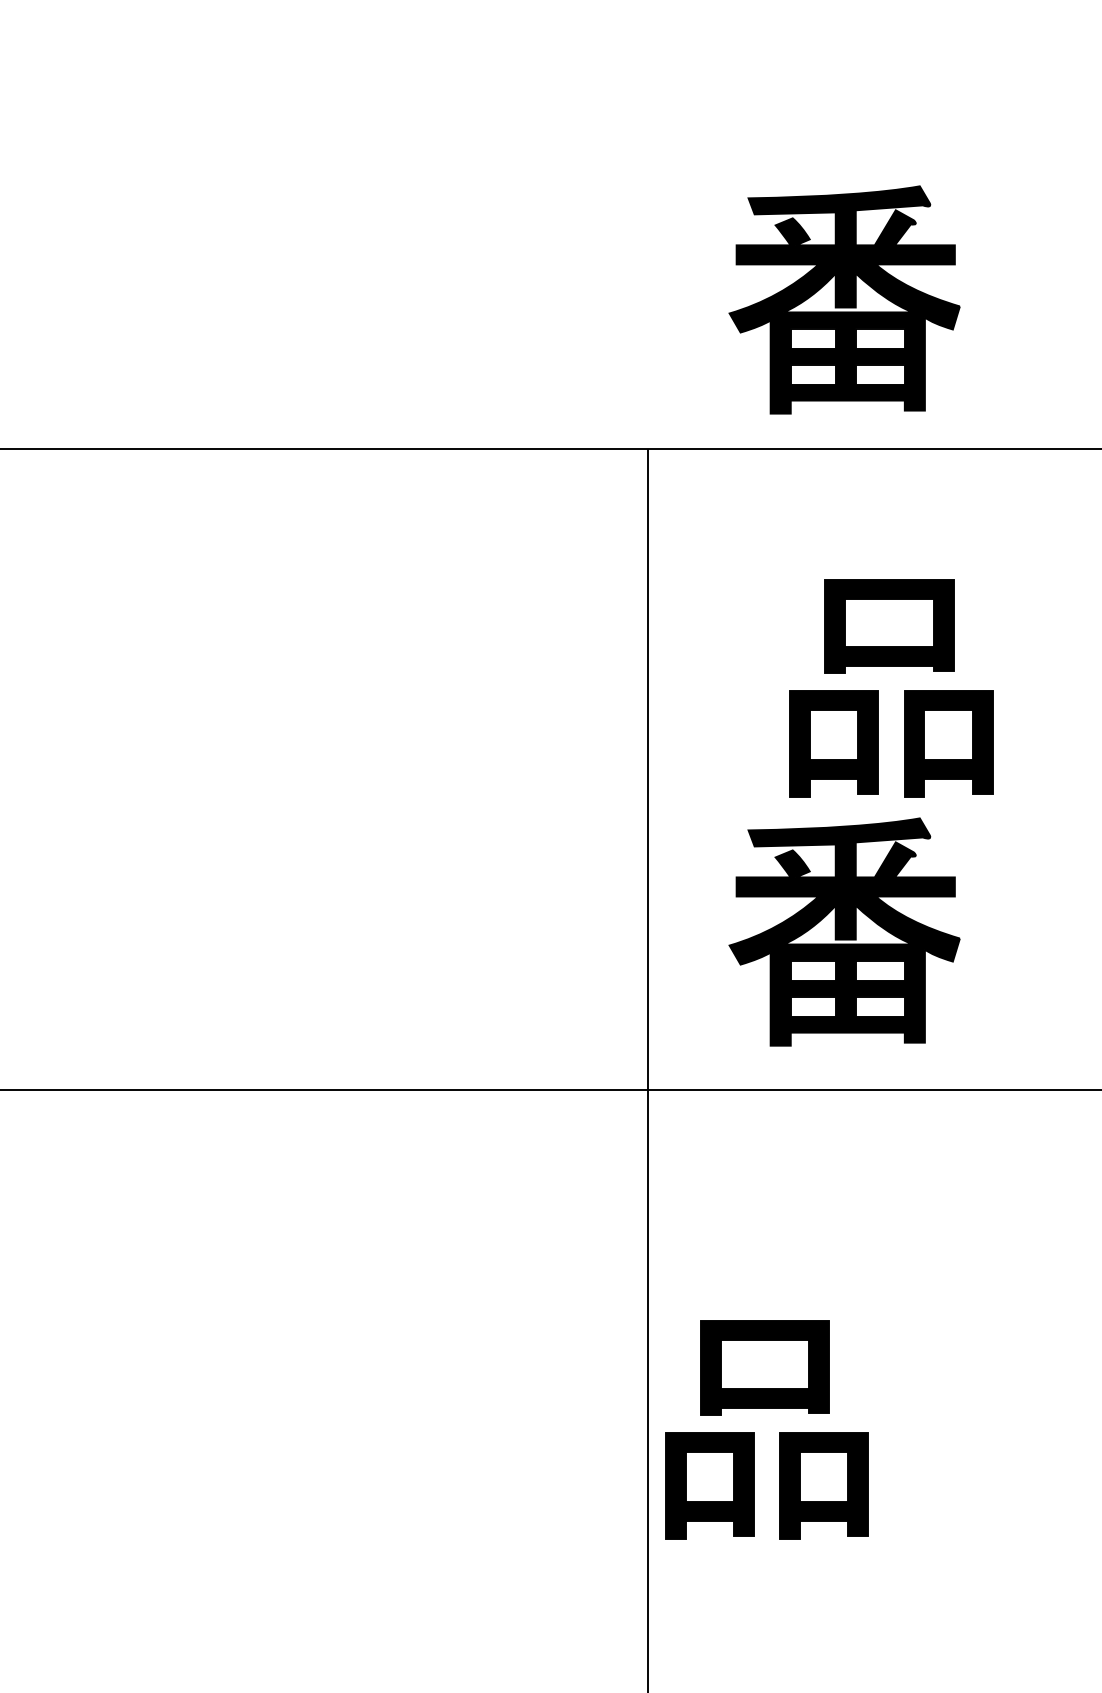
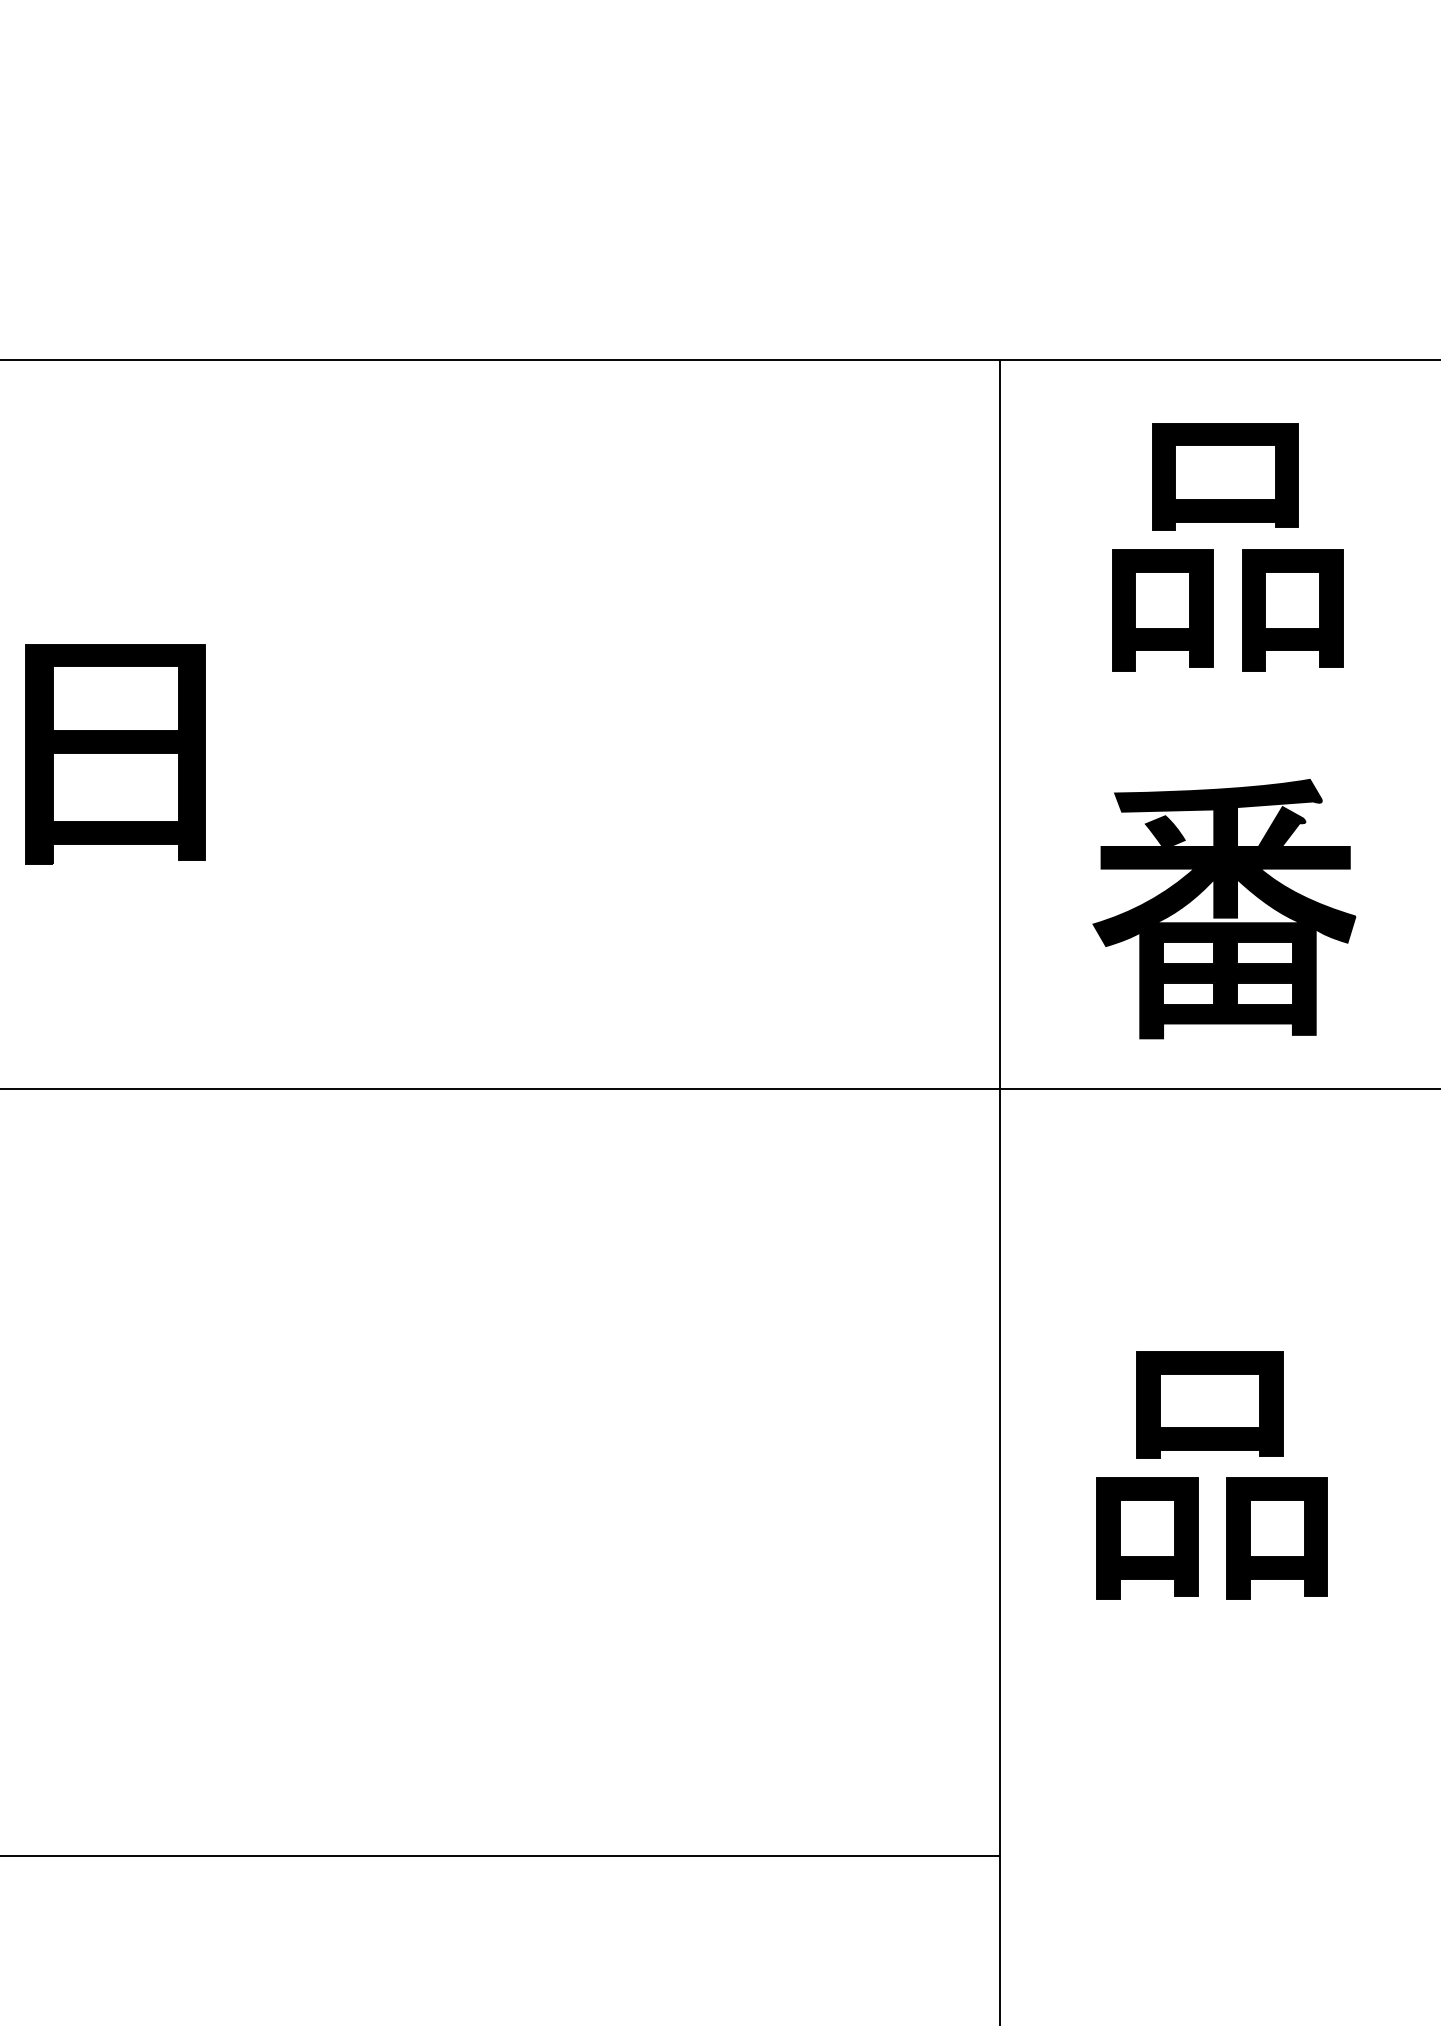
part: (844, 300) -> (1224, 190), removed
part: (879, 690) -> (1213, 549), moved
part: (755, 1431) -> (1198, 1477), moved

